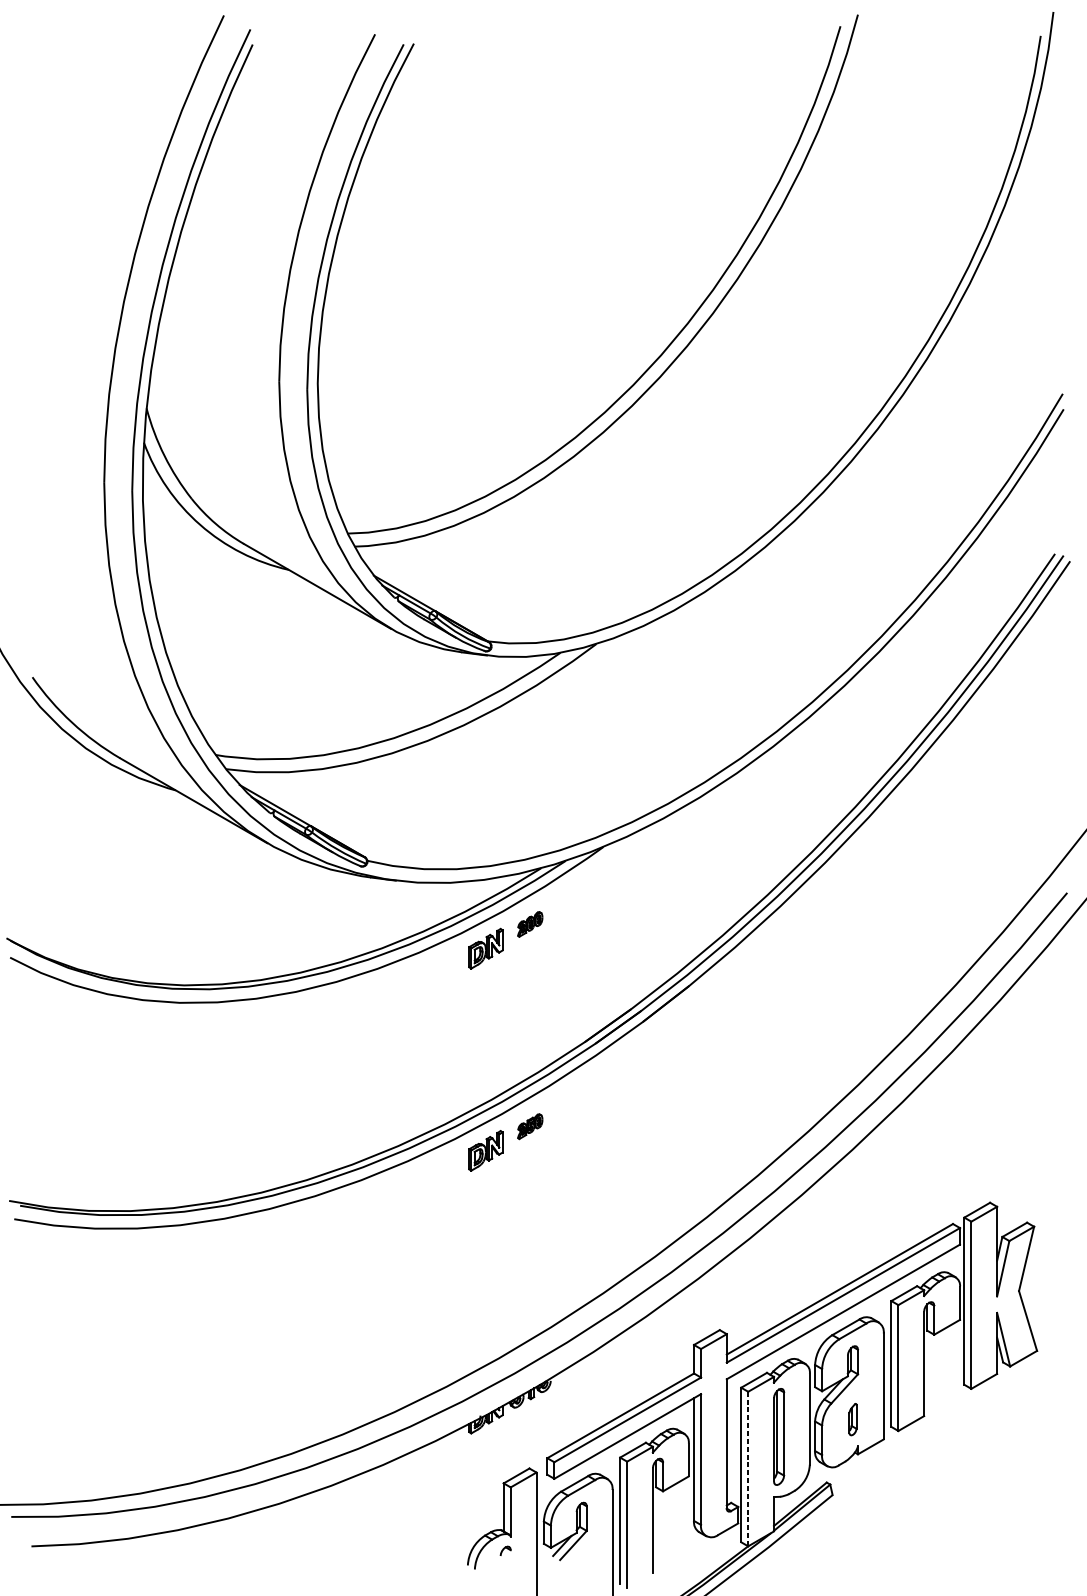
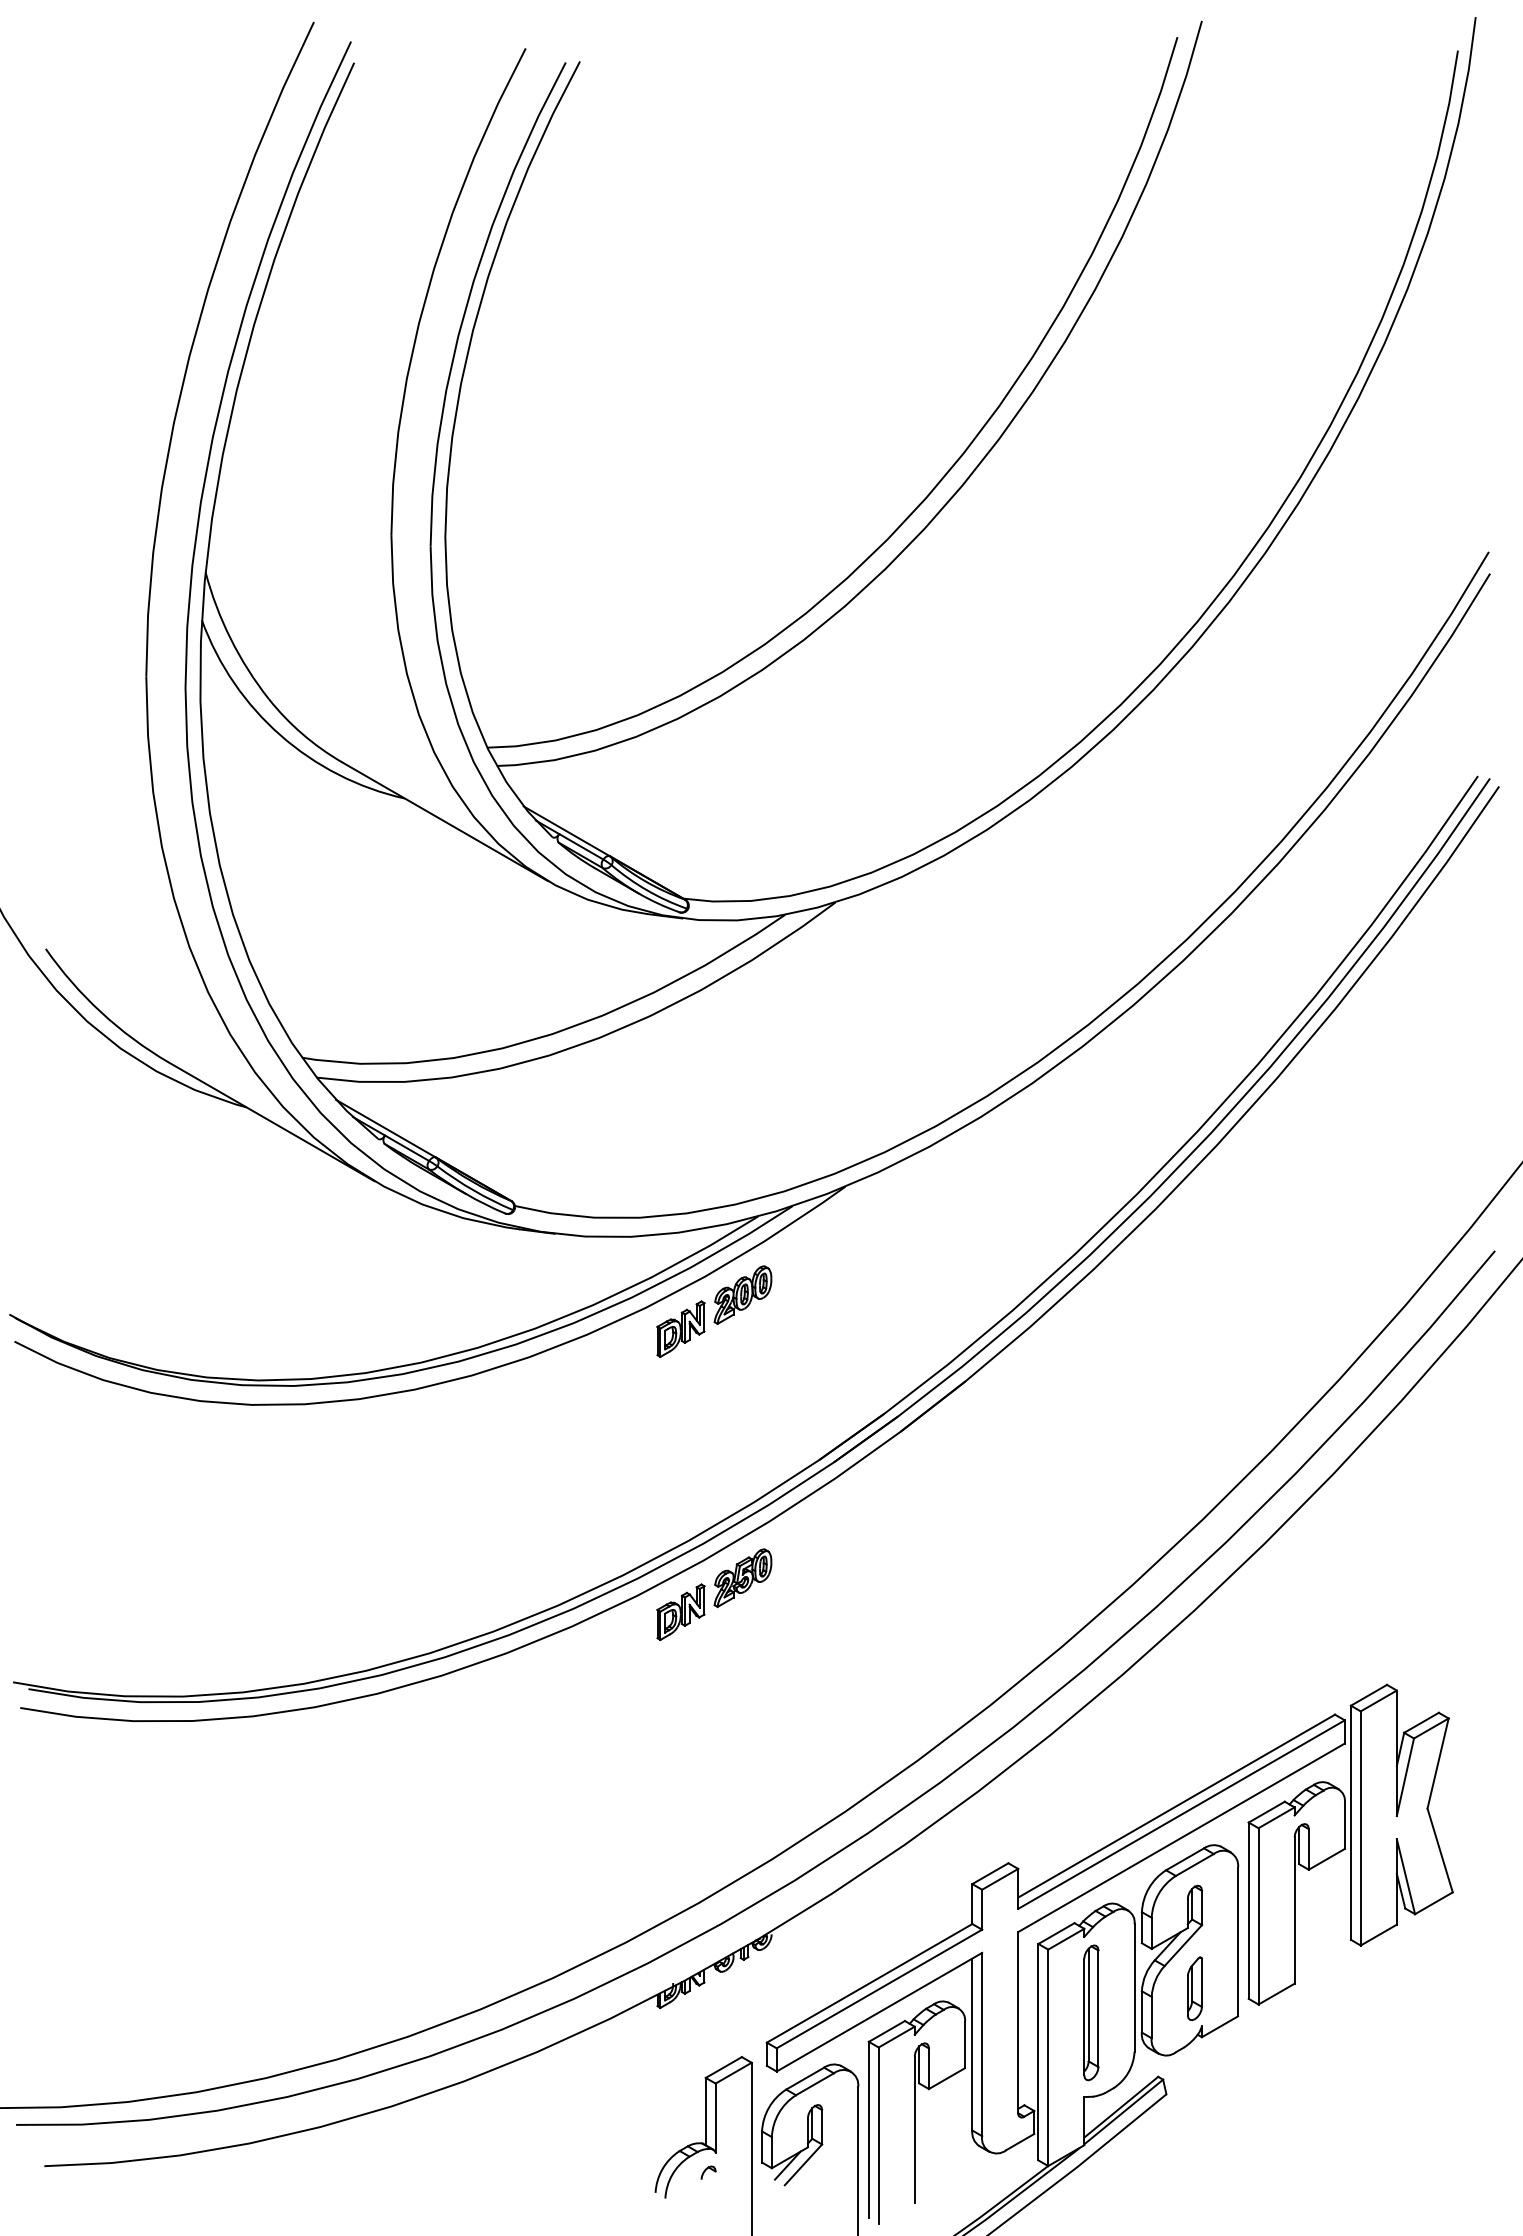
part: (529, 924) -> (742, 1294), size x1.67
part: (529, 1126) -> (742, 1578), size x1.67
part: (852, 1419) -> (1194, 1988), size x1.43
line: (748, 1469) -> (1048, 2058), dashed -> solid

